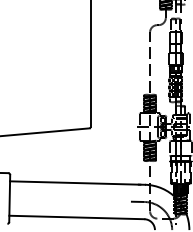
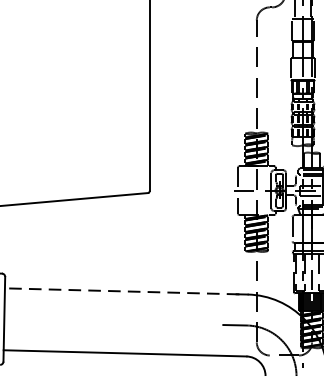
line: (74, 183) -> (120, 292), solid -> dashed

